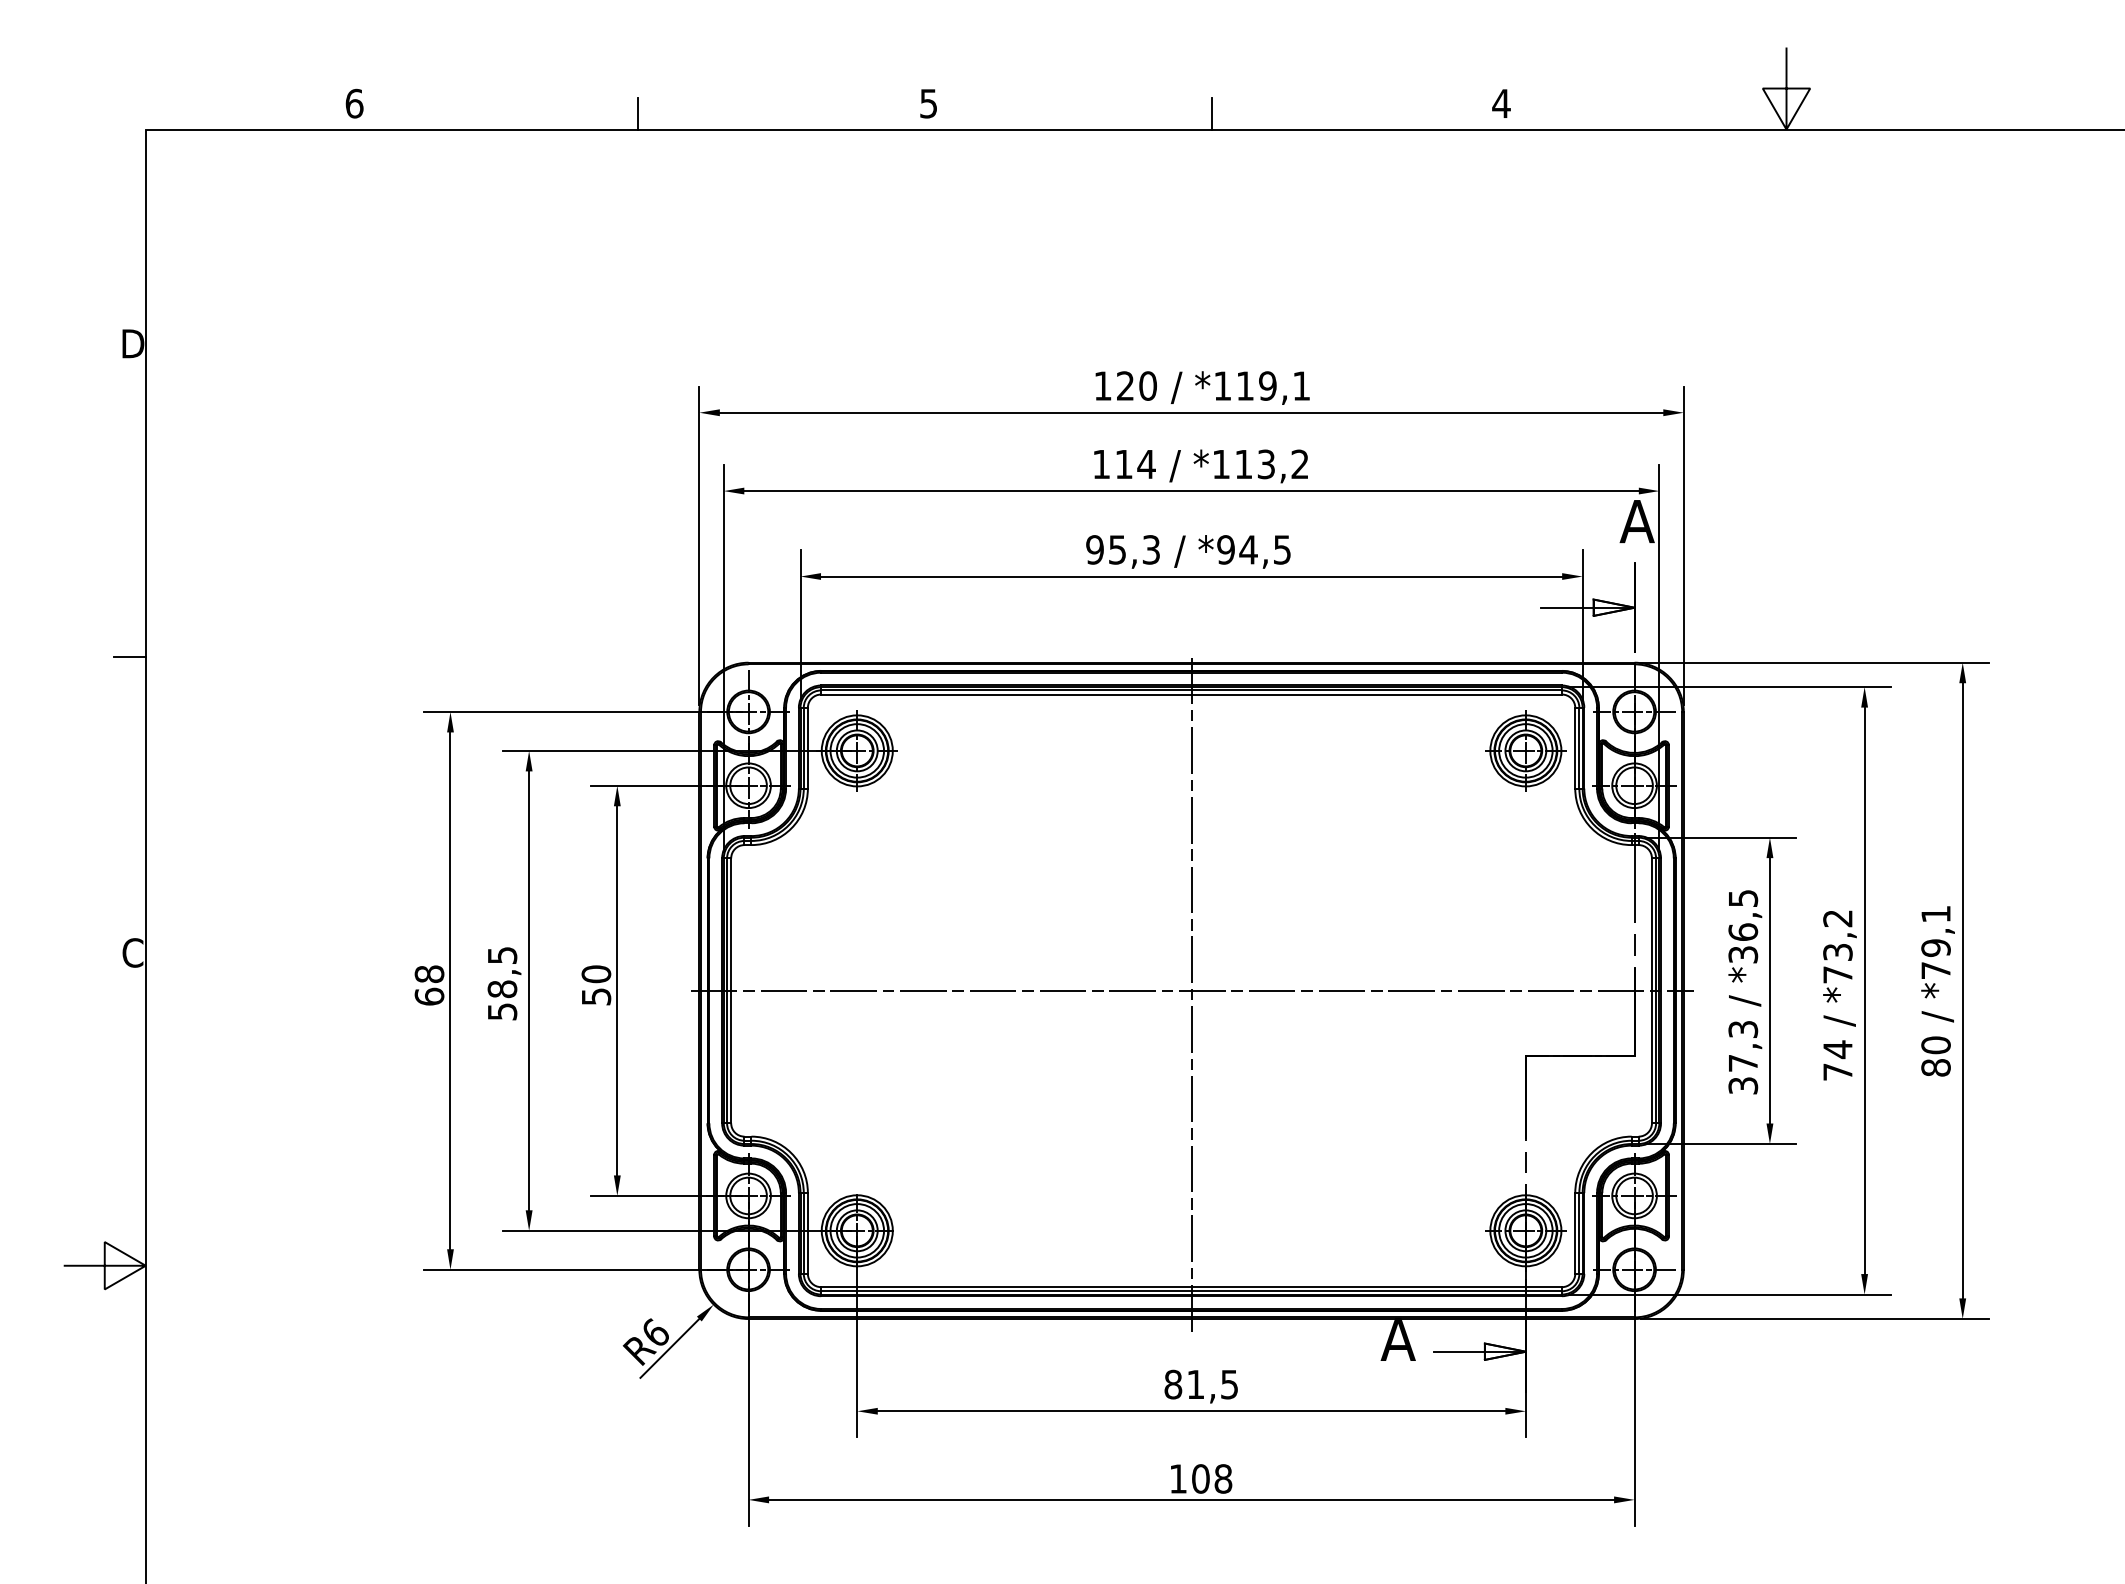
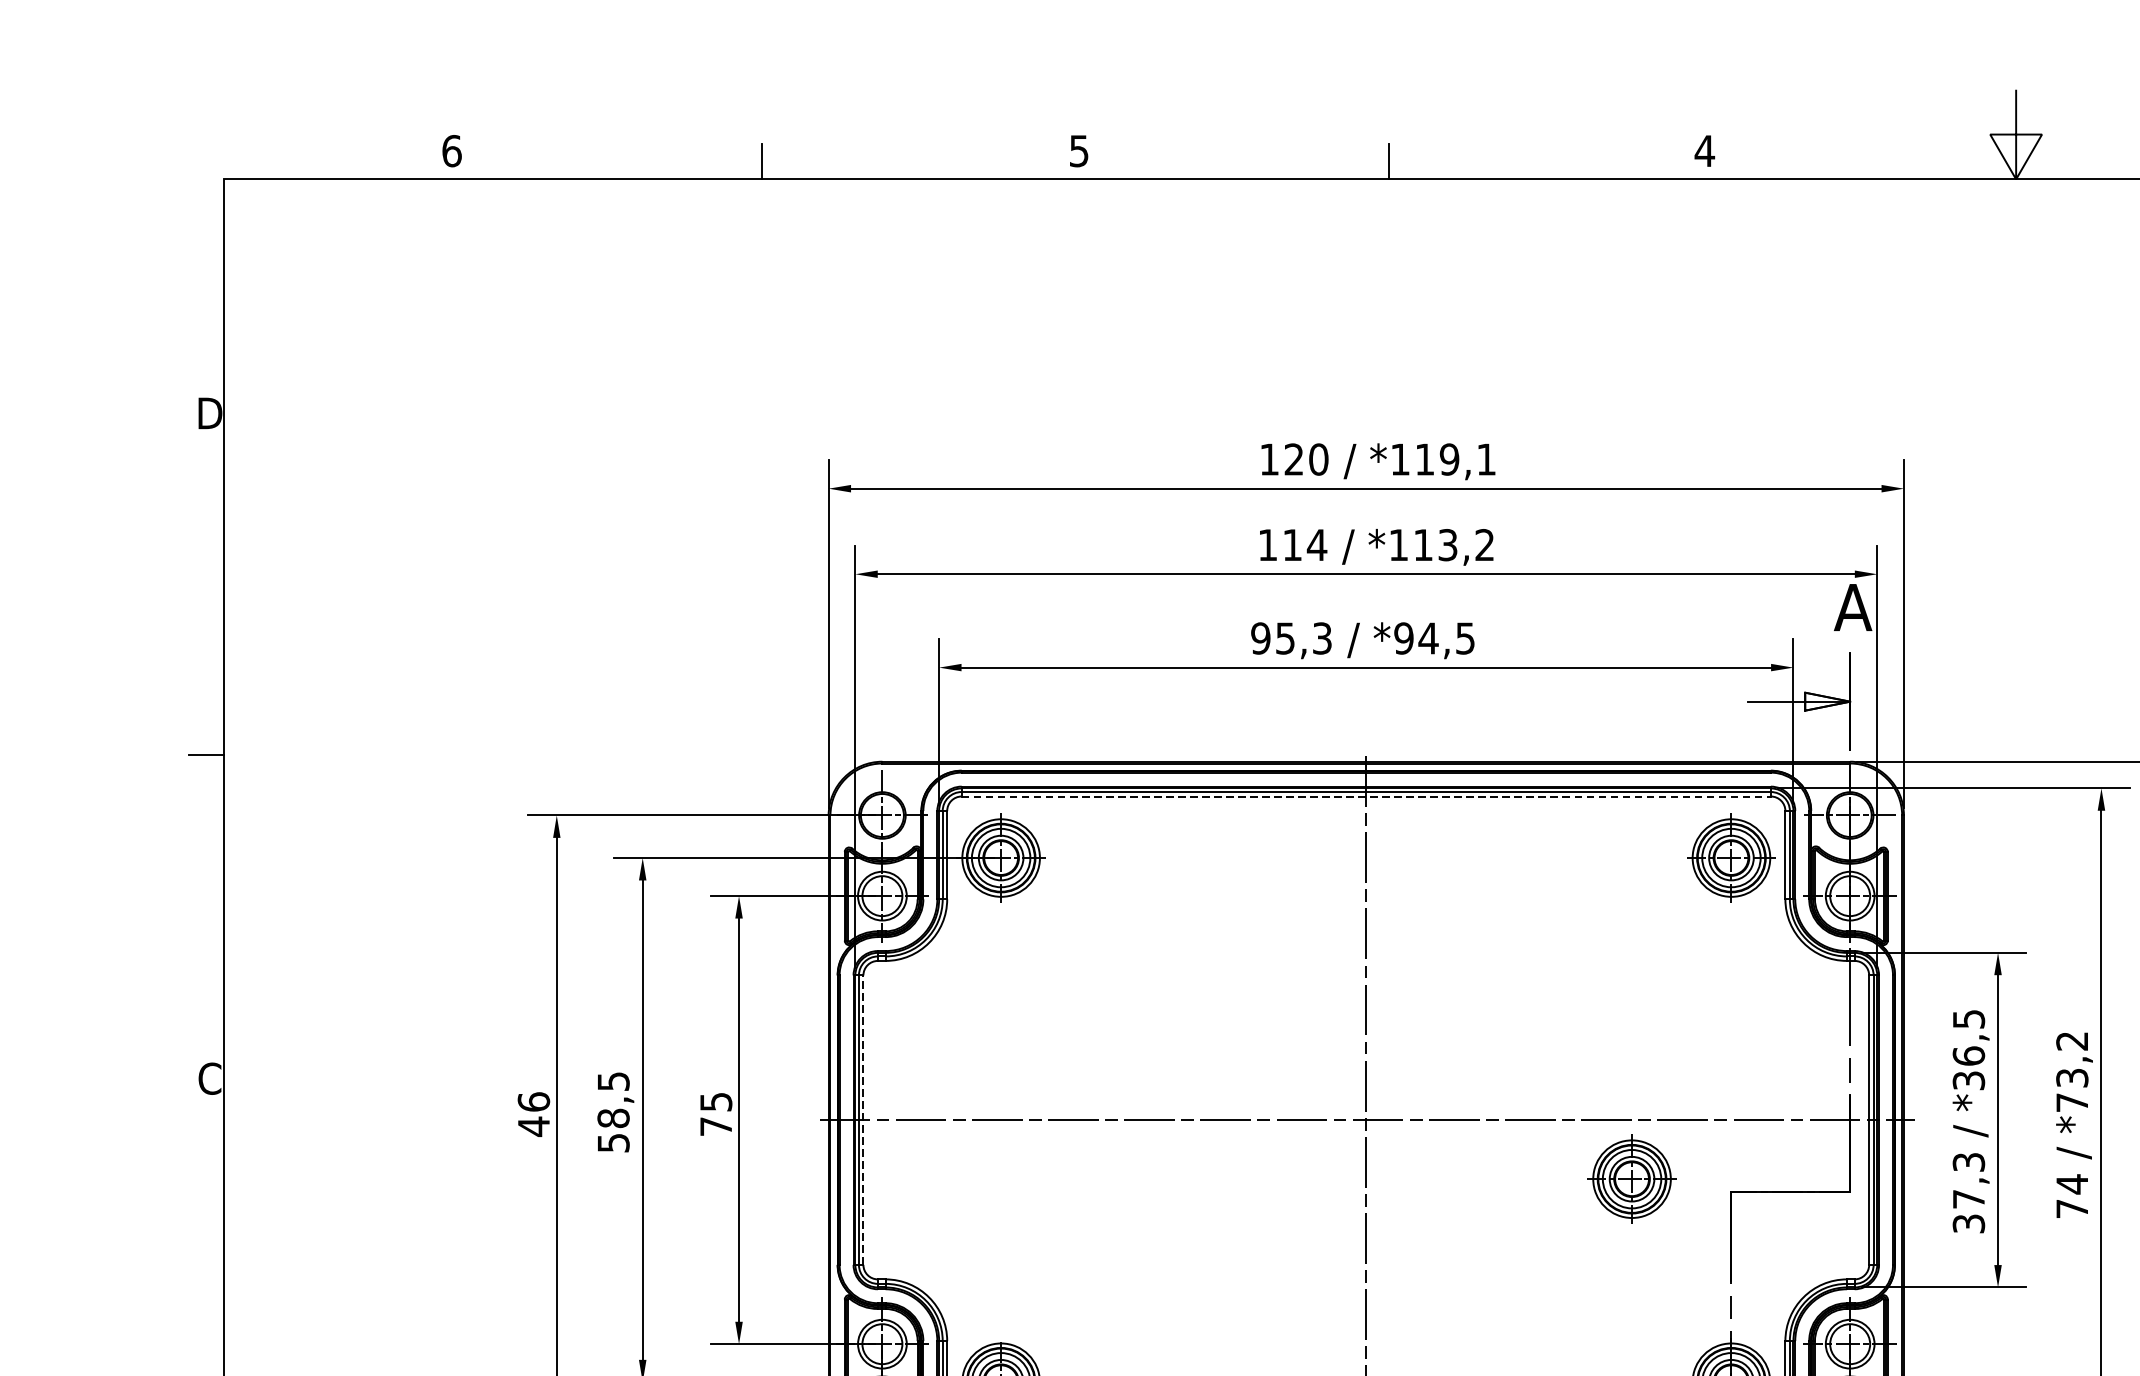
line: (1192, 694) -> (1367, 796), solid -> dashed
text: (429, 985) -> (533, 1114), 68 -> 46
text: (596, 985) -> (716, 1114), 50 -> 75
line: (731, 990) -> (863, 1119), solid -> dashed
part: (1434, 1044) -> (1631, 1178), added

